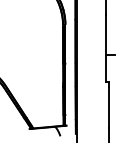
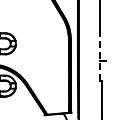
line: (106, 48) -> (100, 56), solid -> dashed

